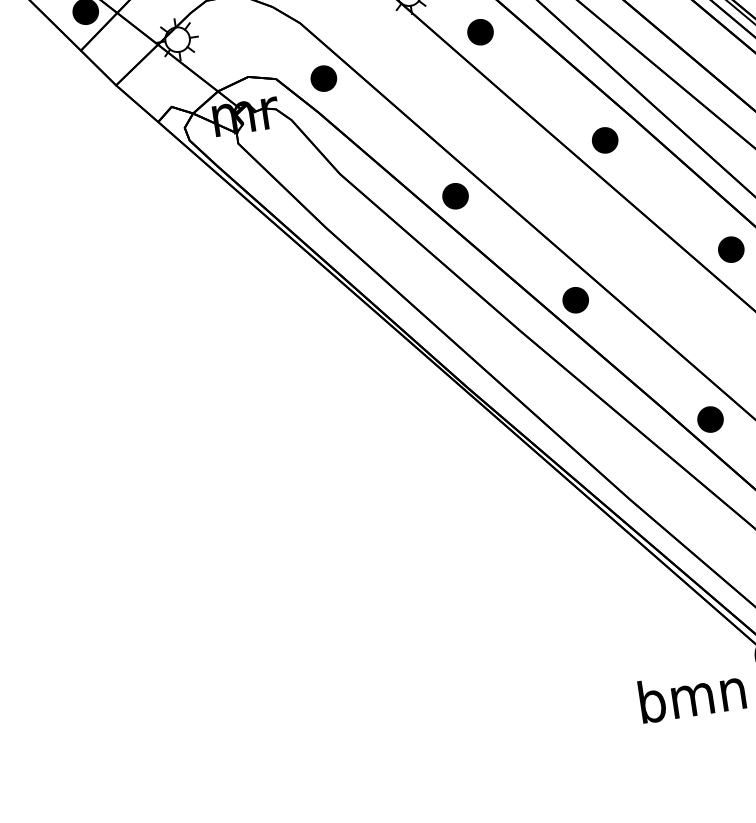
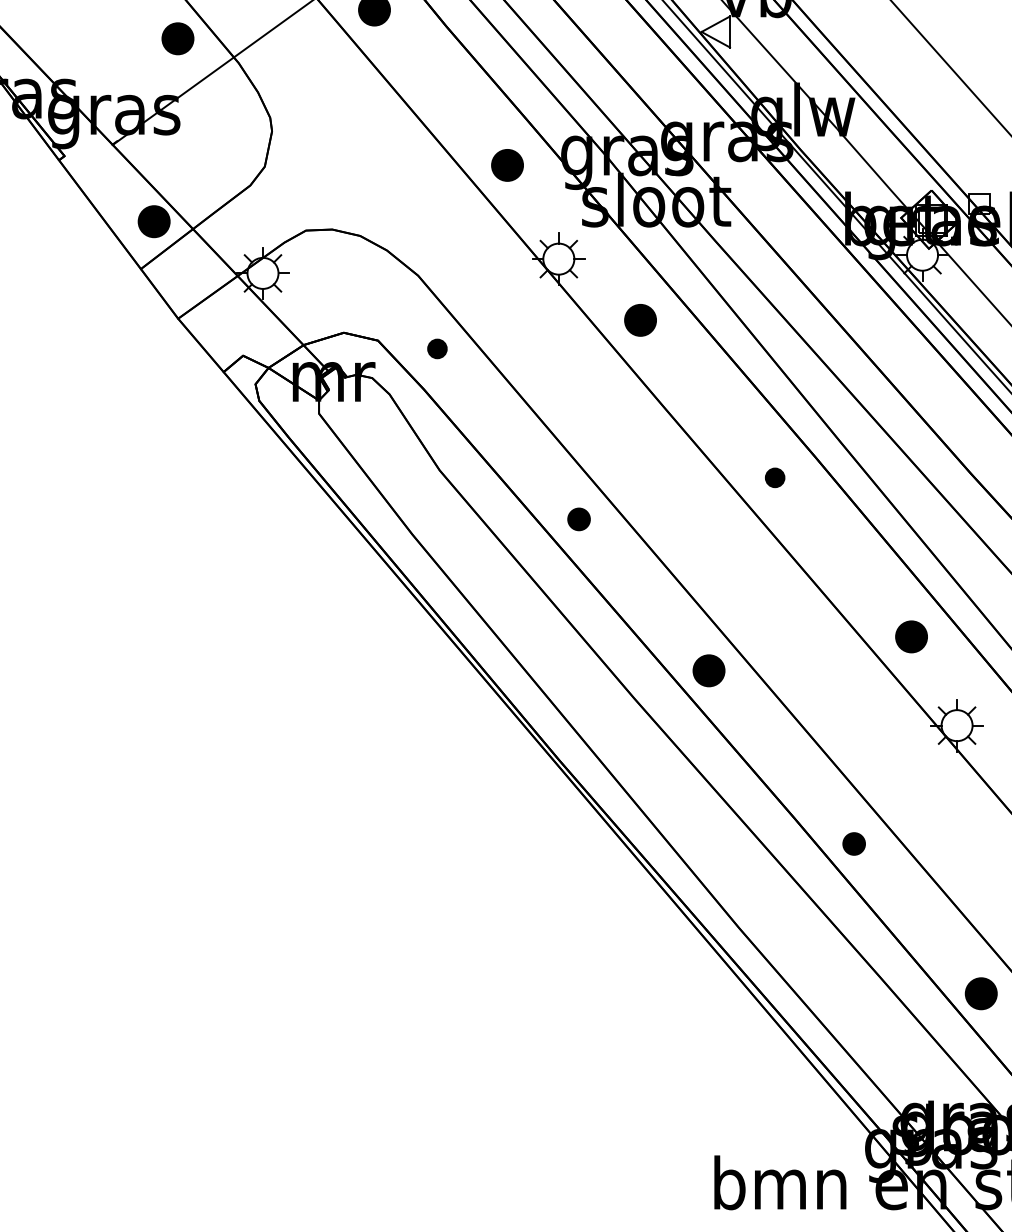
part: (323, 78) -> (437, 348), size x0.6
part: (604, 140) -> (774, 477), size x0.6
part: (455, 196) -> (578, 519), size x0.7
part: (709, 419) -> (853, 843), size x0.7

